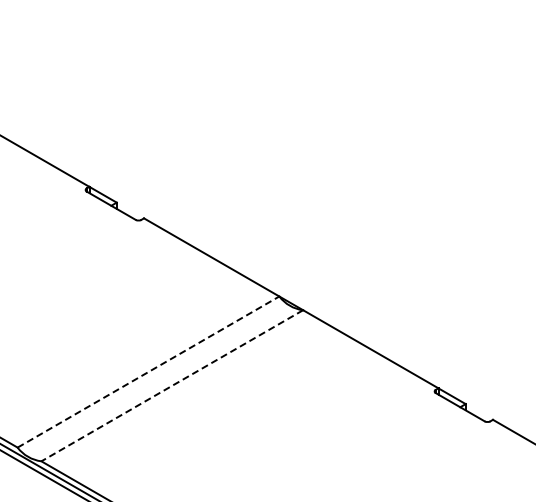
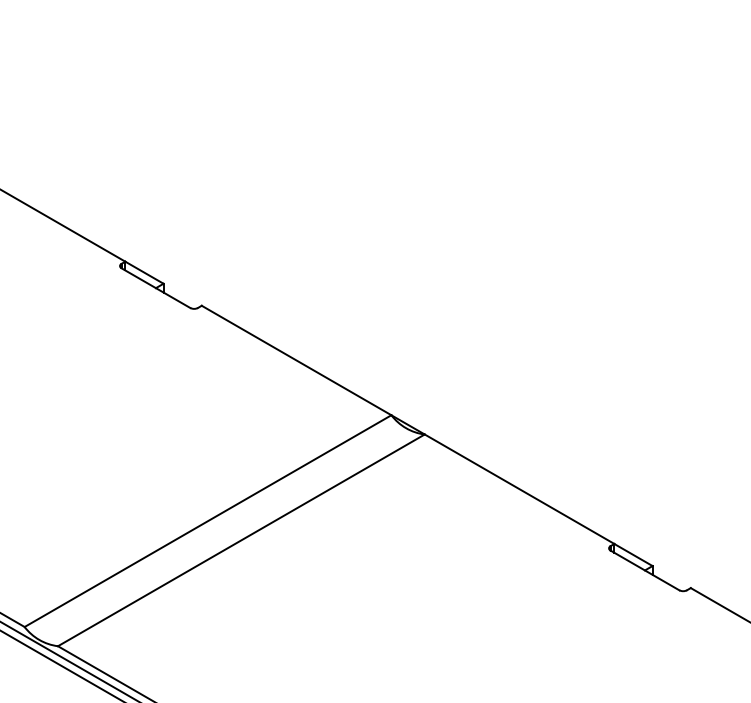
line: (148, 371) -> (208, 520), dashed -> solid
line: (171, 386) -> (240, 541), dashed -> solid

